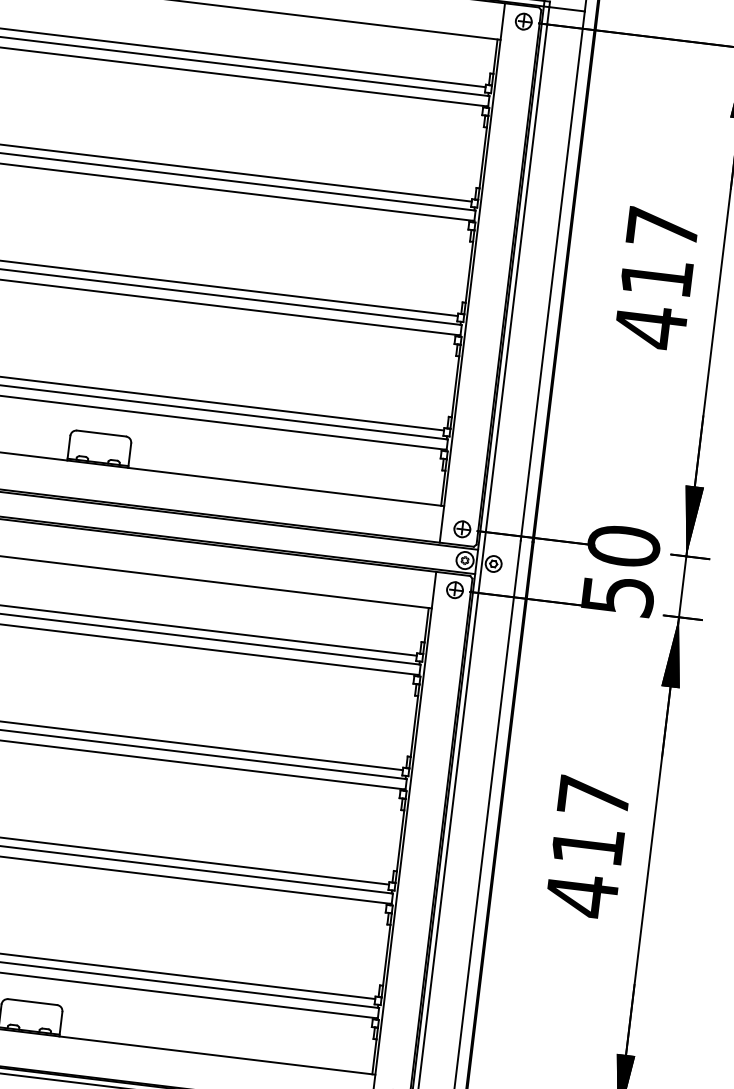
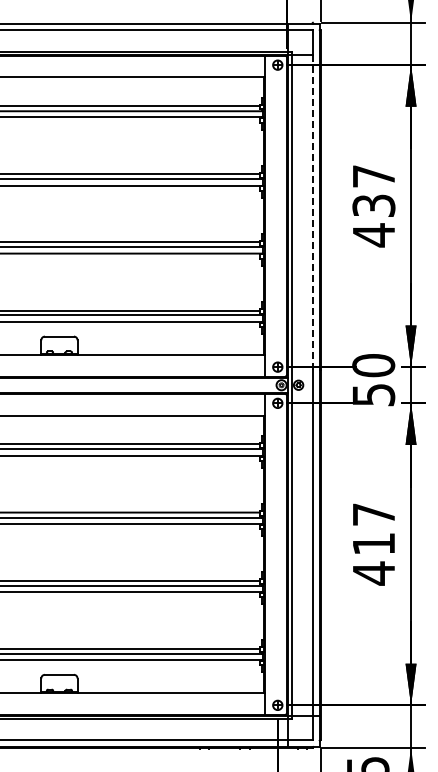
line: (552, 274) -> (312, 211), solid -> dashed
text: (656, 277) -> (373, 205), 417 -> 437

